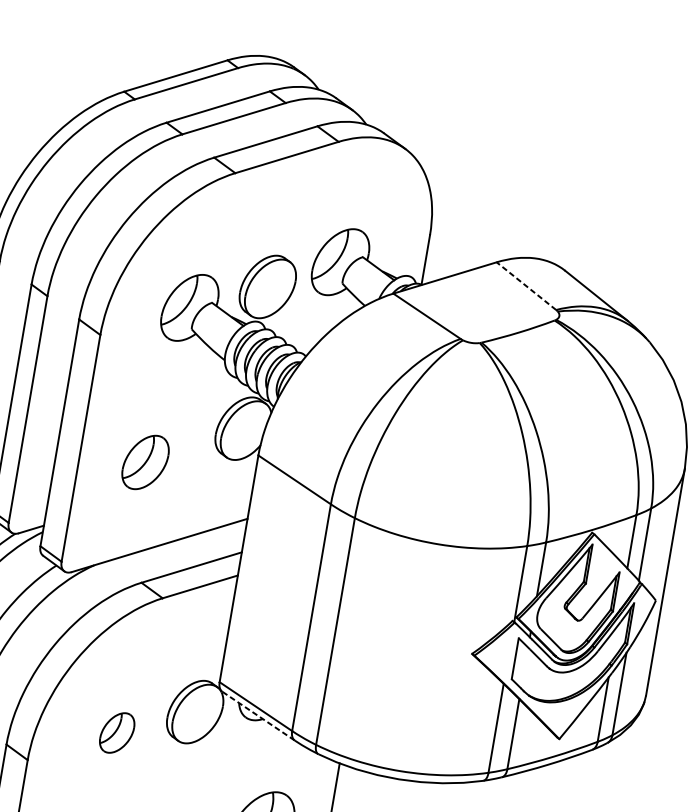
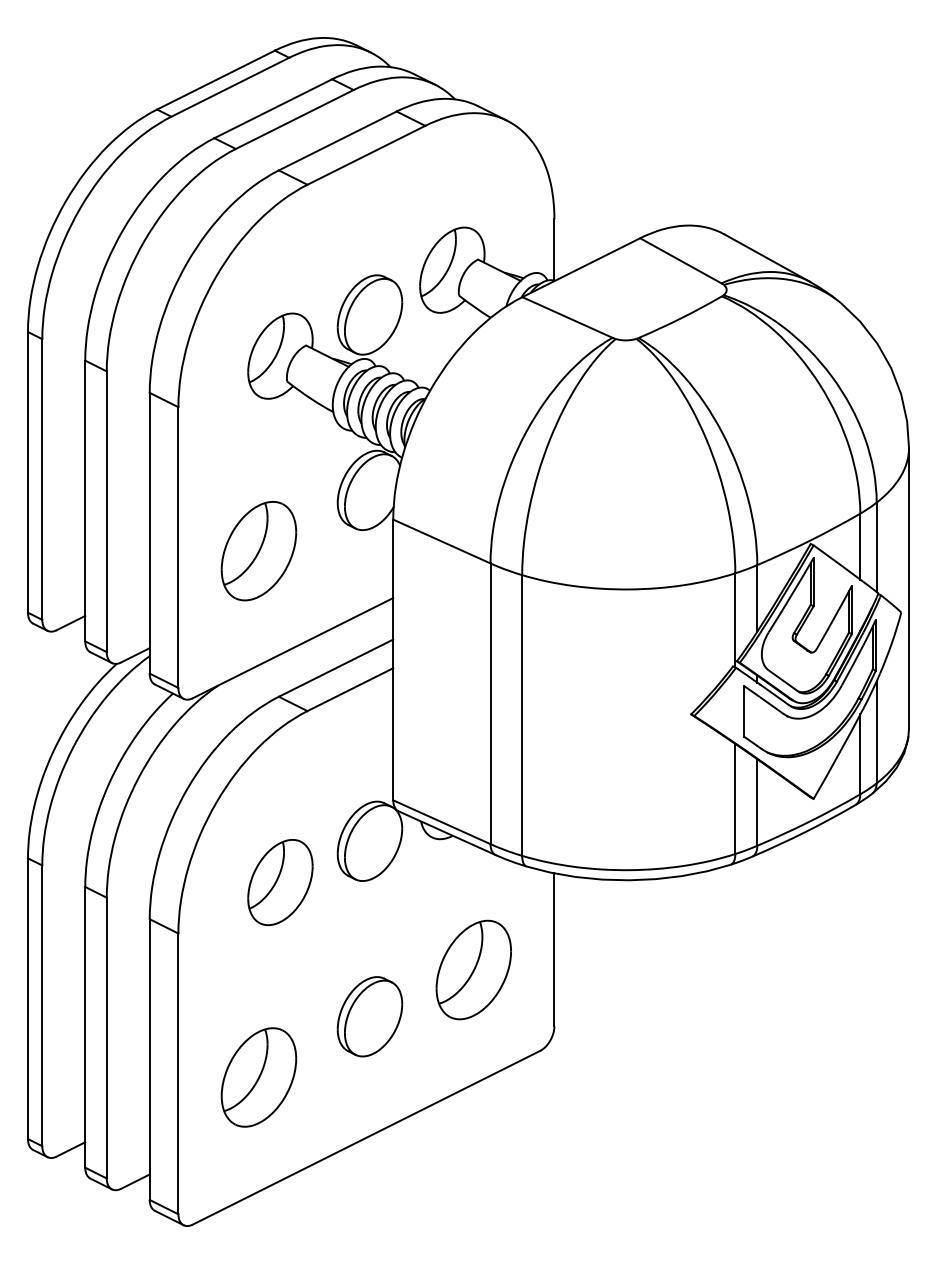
line: (526, 285) -> (680, 260), dashed -> solid
part: (145, 462) -> (258, 551), size x1.43
line: (258, 716) -> (447, 833), dashed -> solid
part: (117, 733) -> (280, 882), size x1.67

